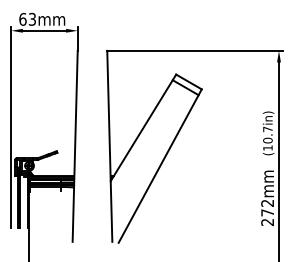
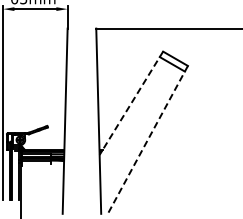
line: (143, 127) -> (131, 102), solid -> dashed
line: (159, 166) -> (146, 140), solid -> dashed

